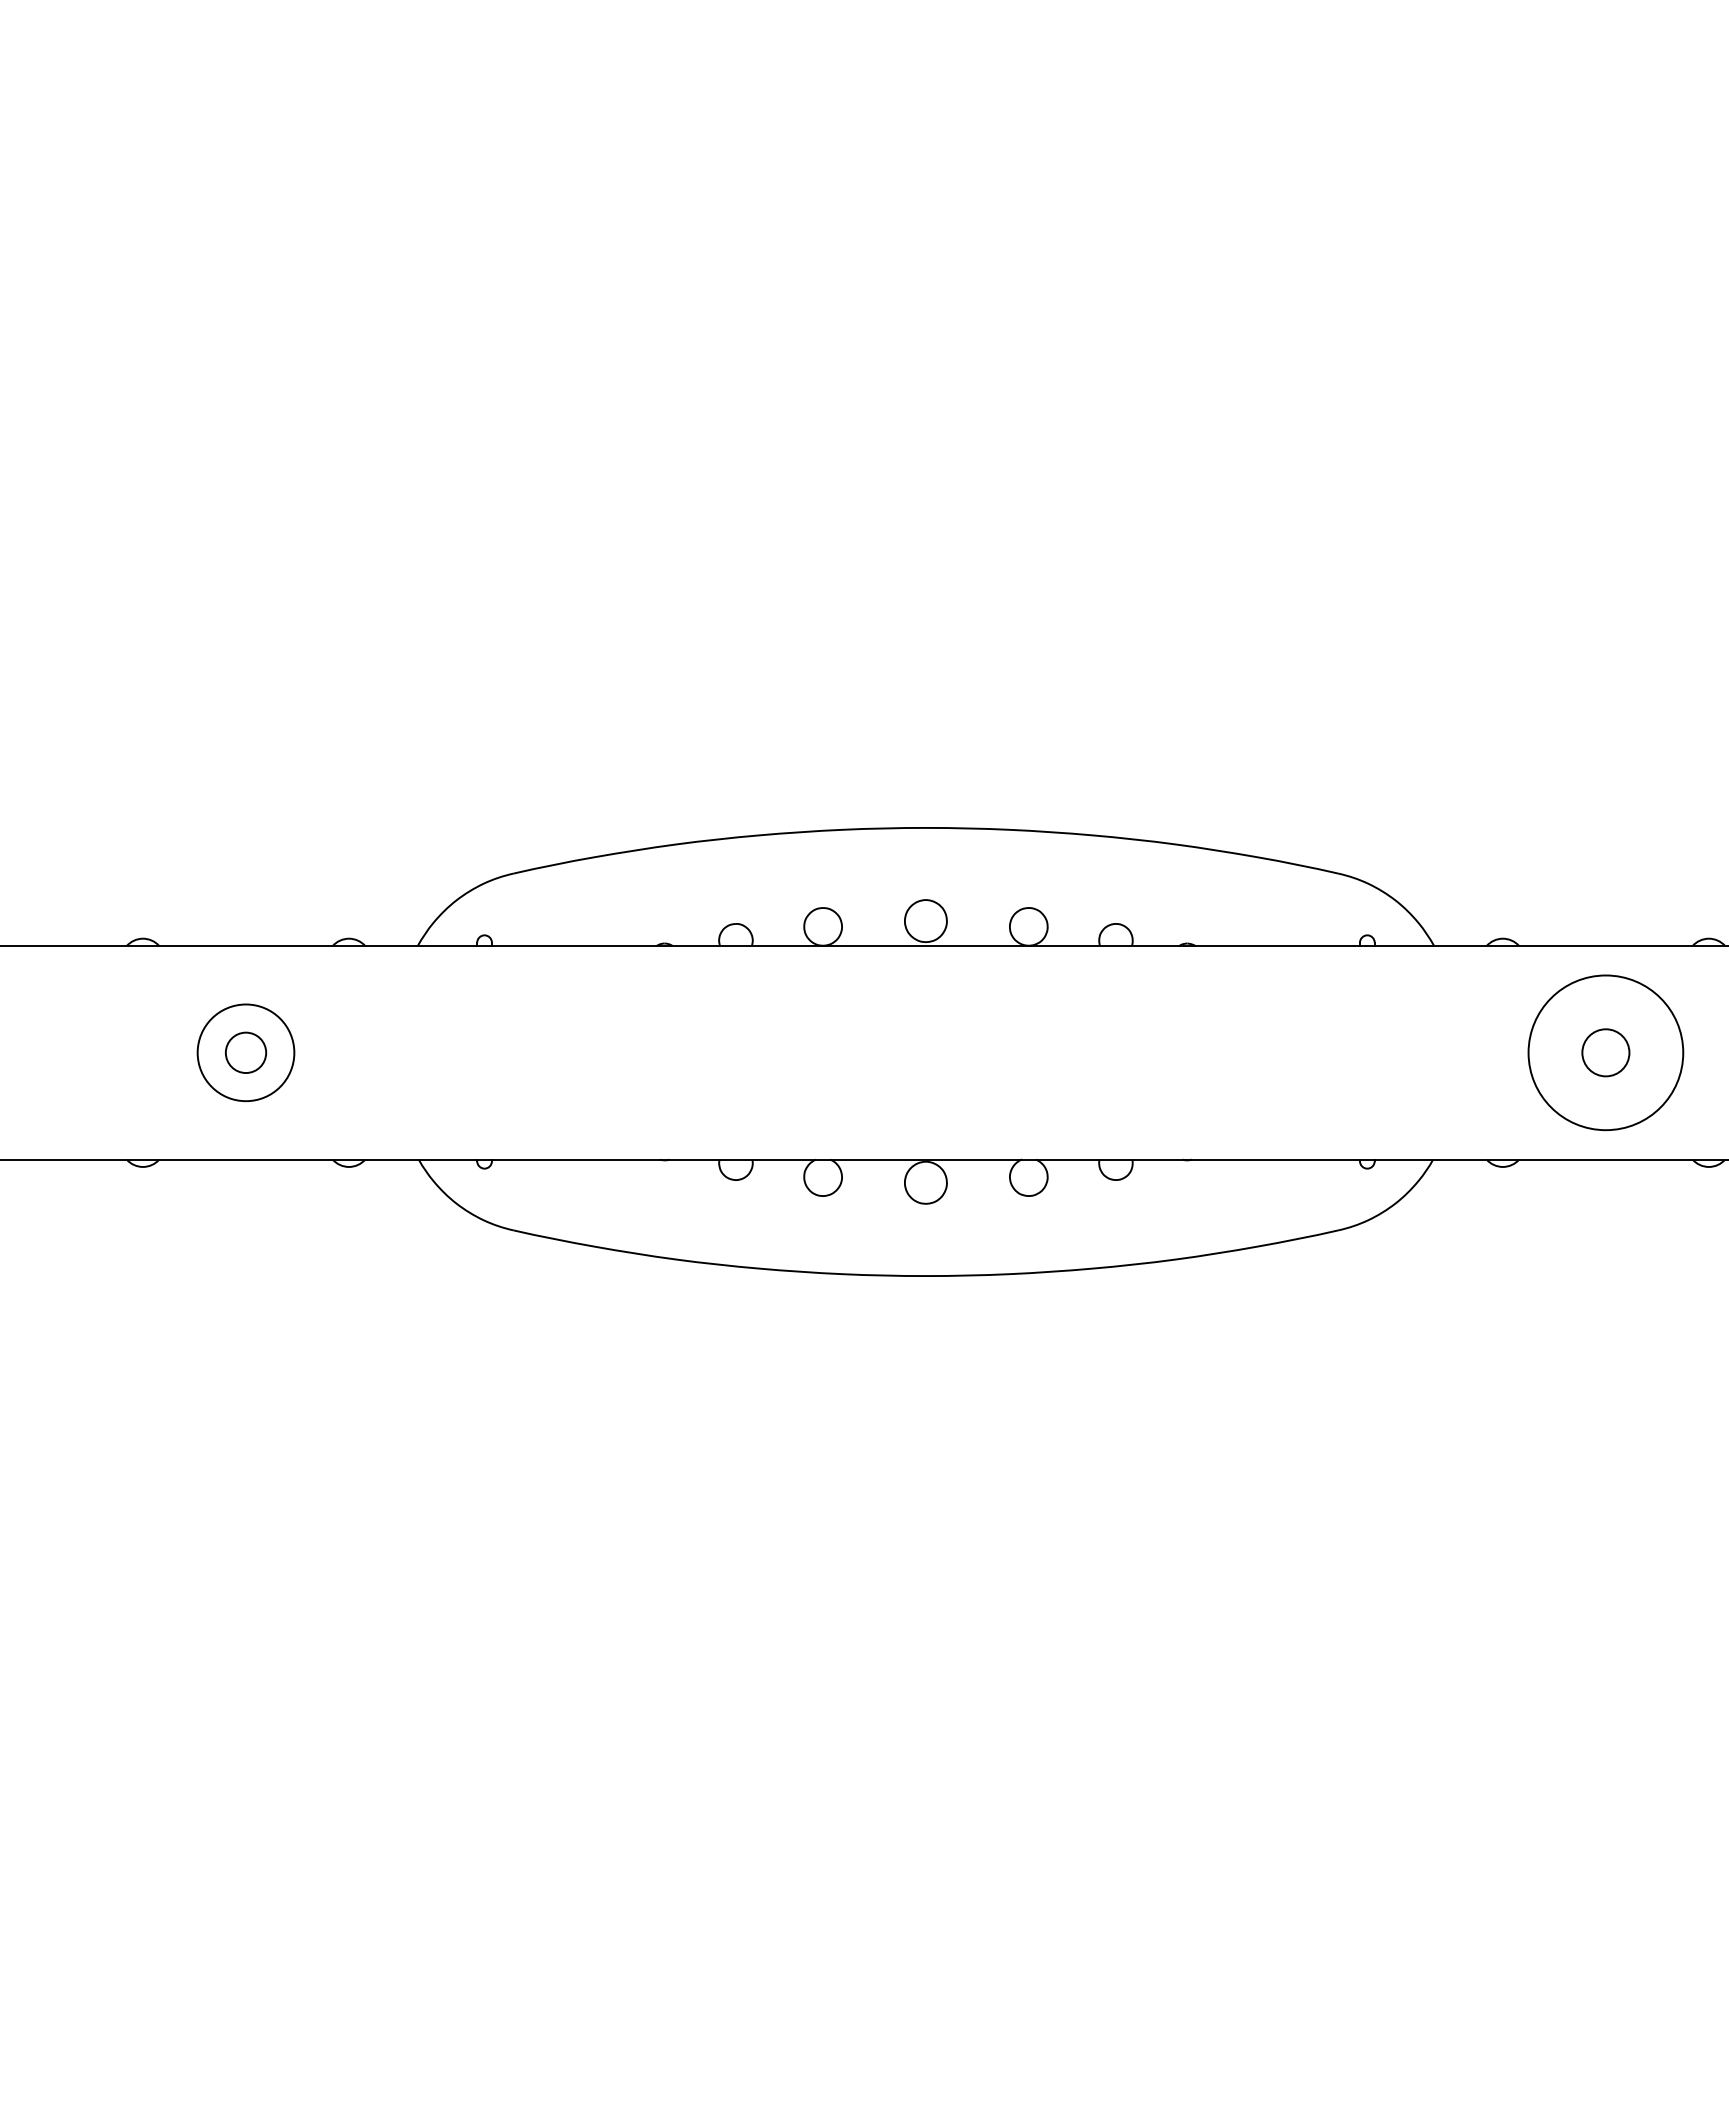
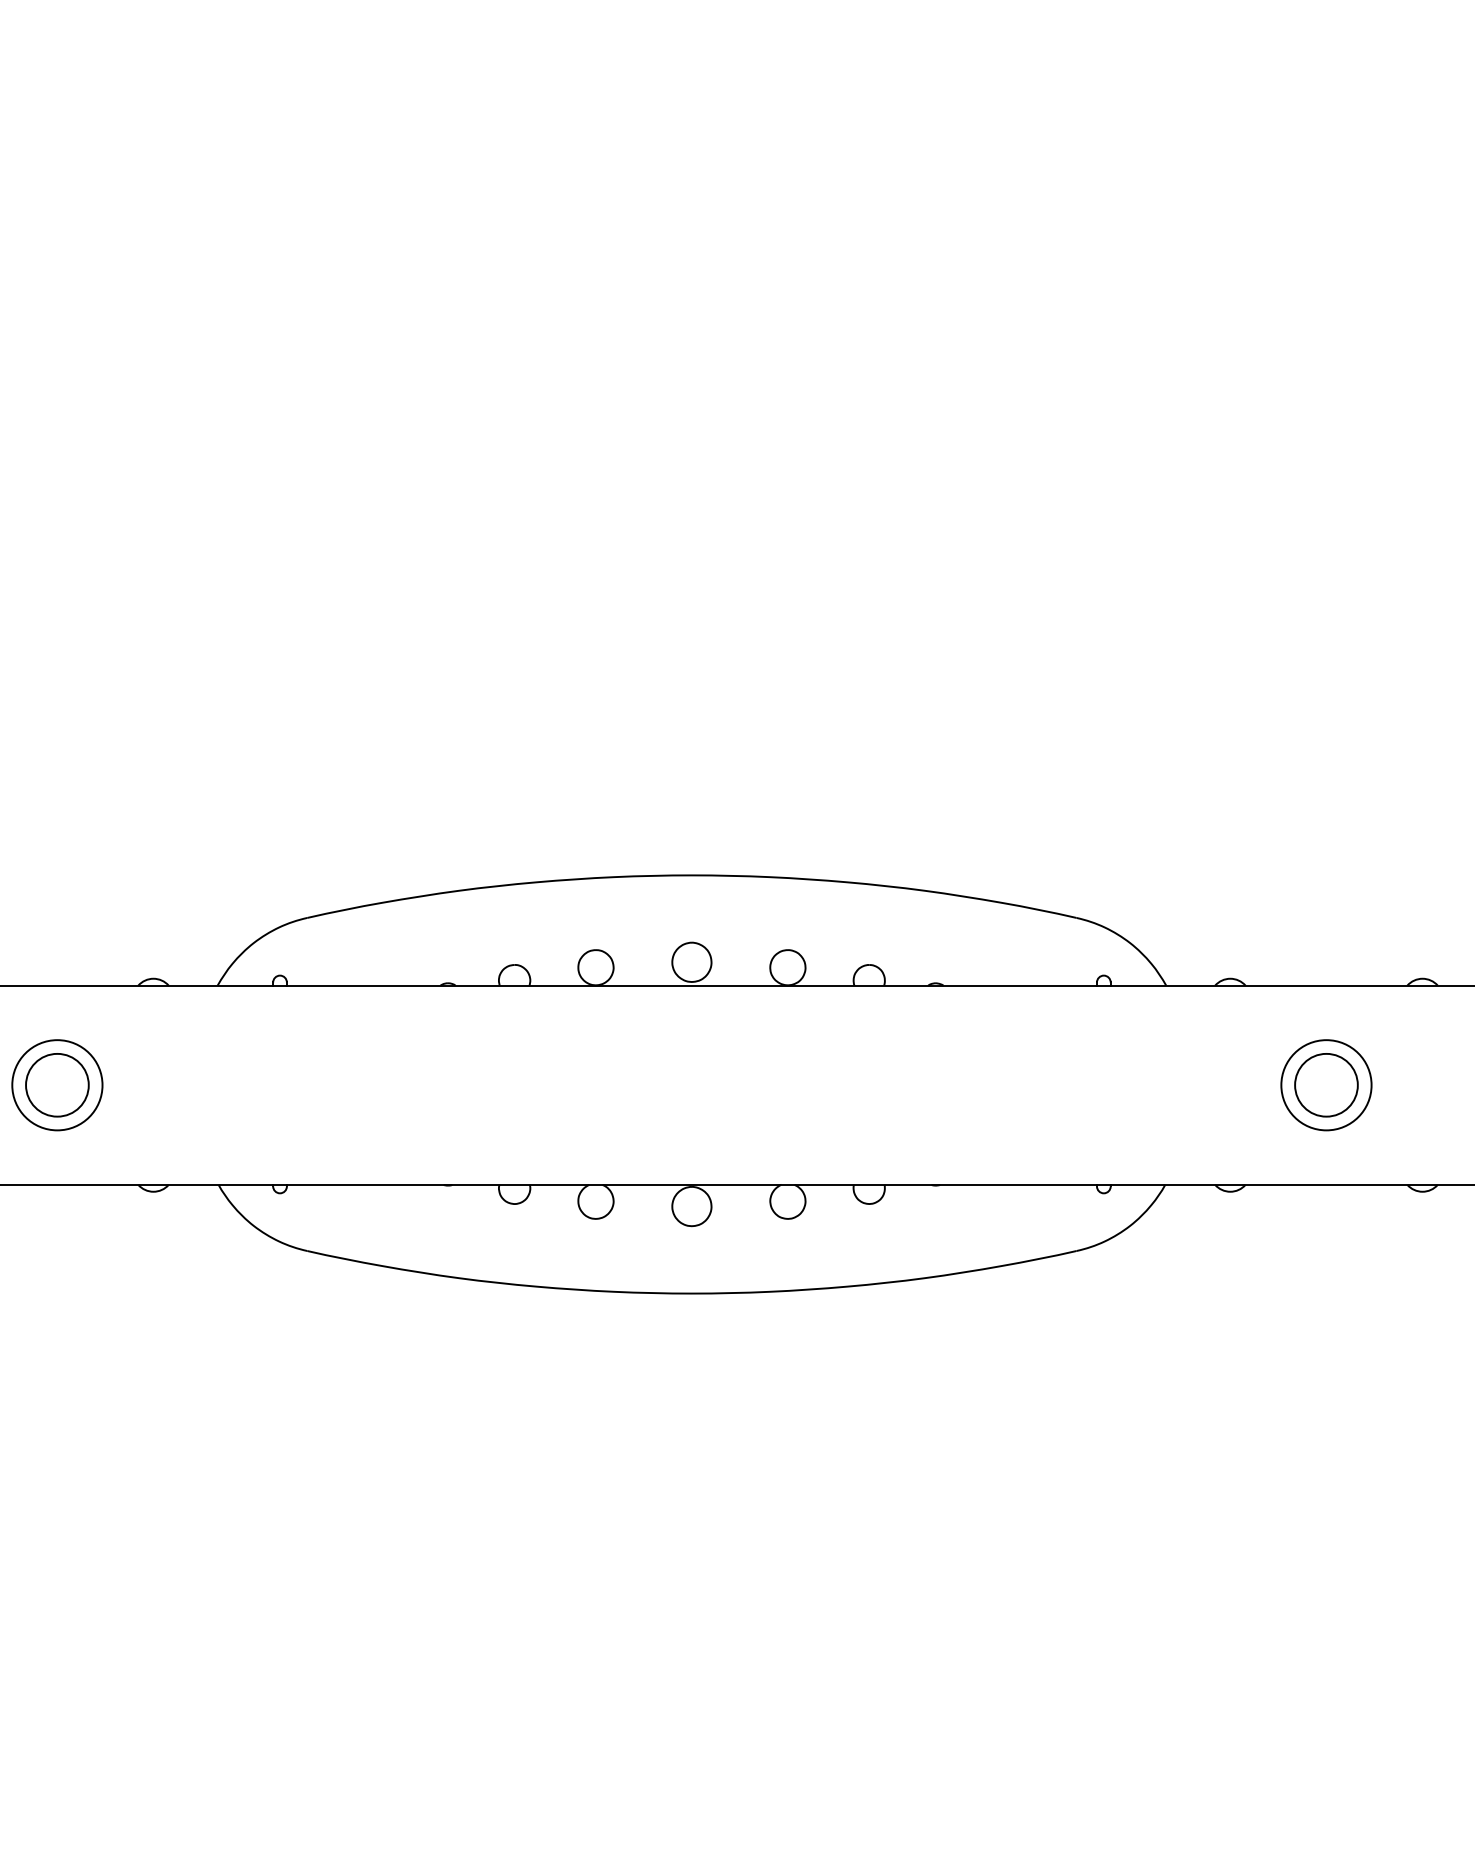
circle: (245, 1052) -> (56, 1084), size x1.67
circle: (1605, 1052) -> (1326, 1084), size x0.62
circle: (1605, 1052) -> (1326, 1084), size x1.43

